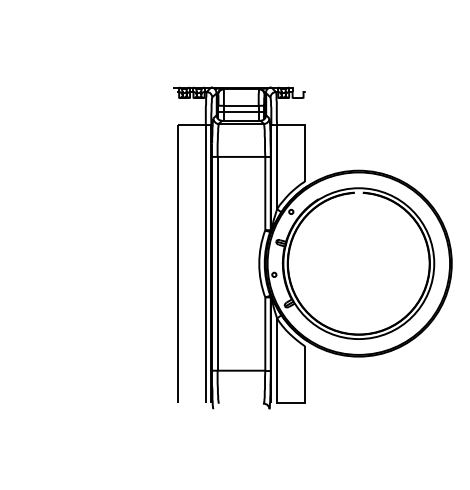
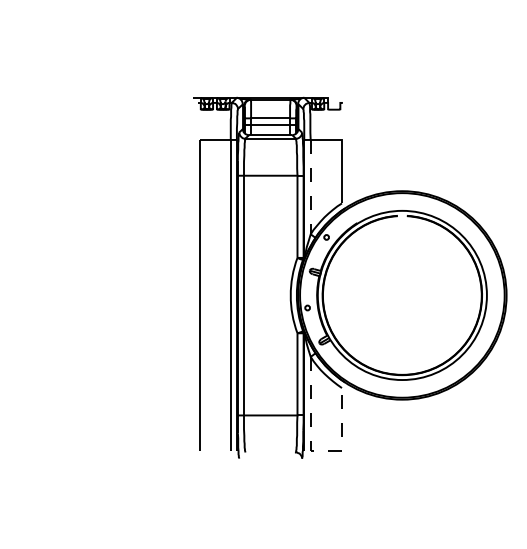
line: (277, 167) -> (311, 187), solid -> dashed
line: (277, 402) -> (311, 451), solid -> dashed

